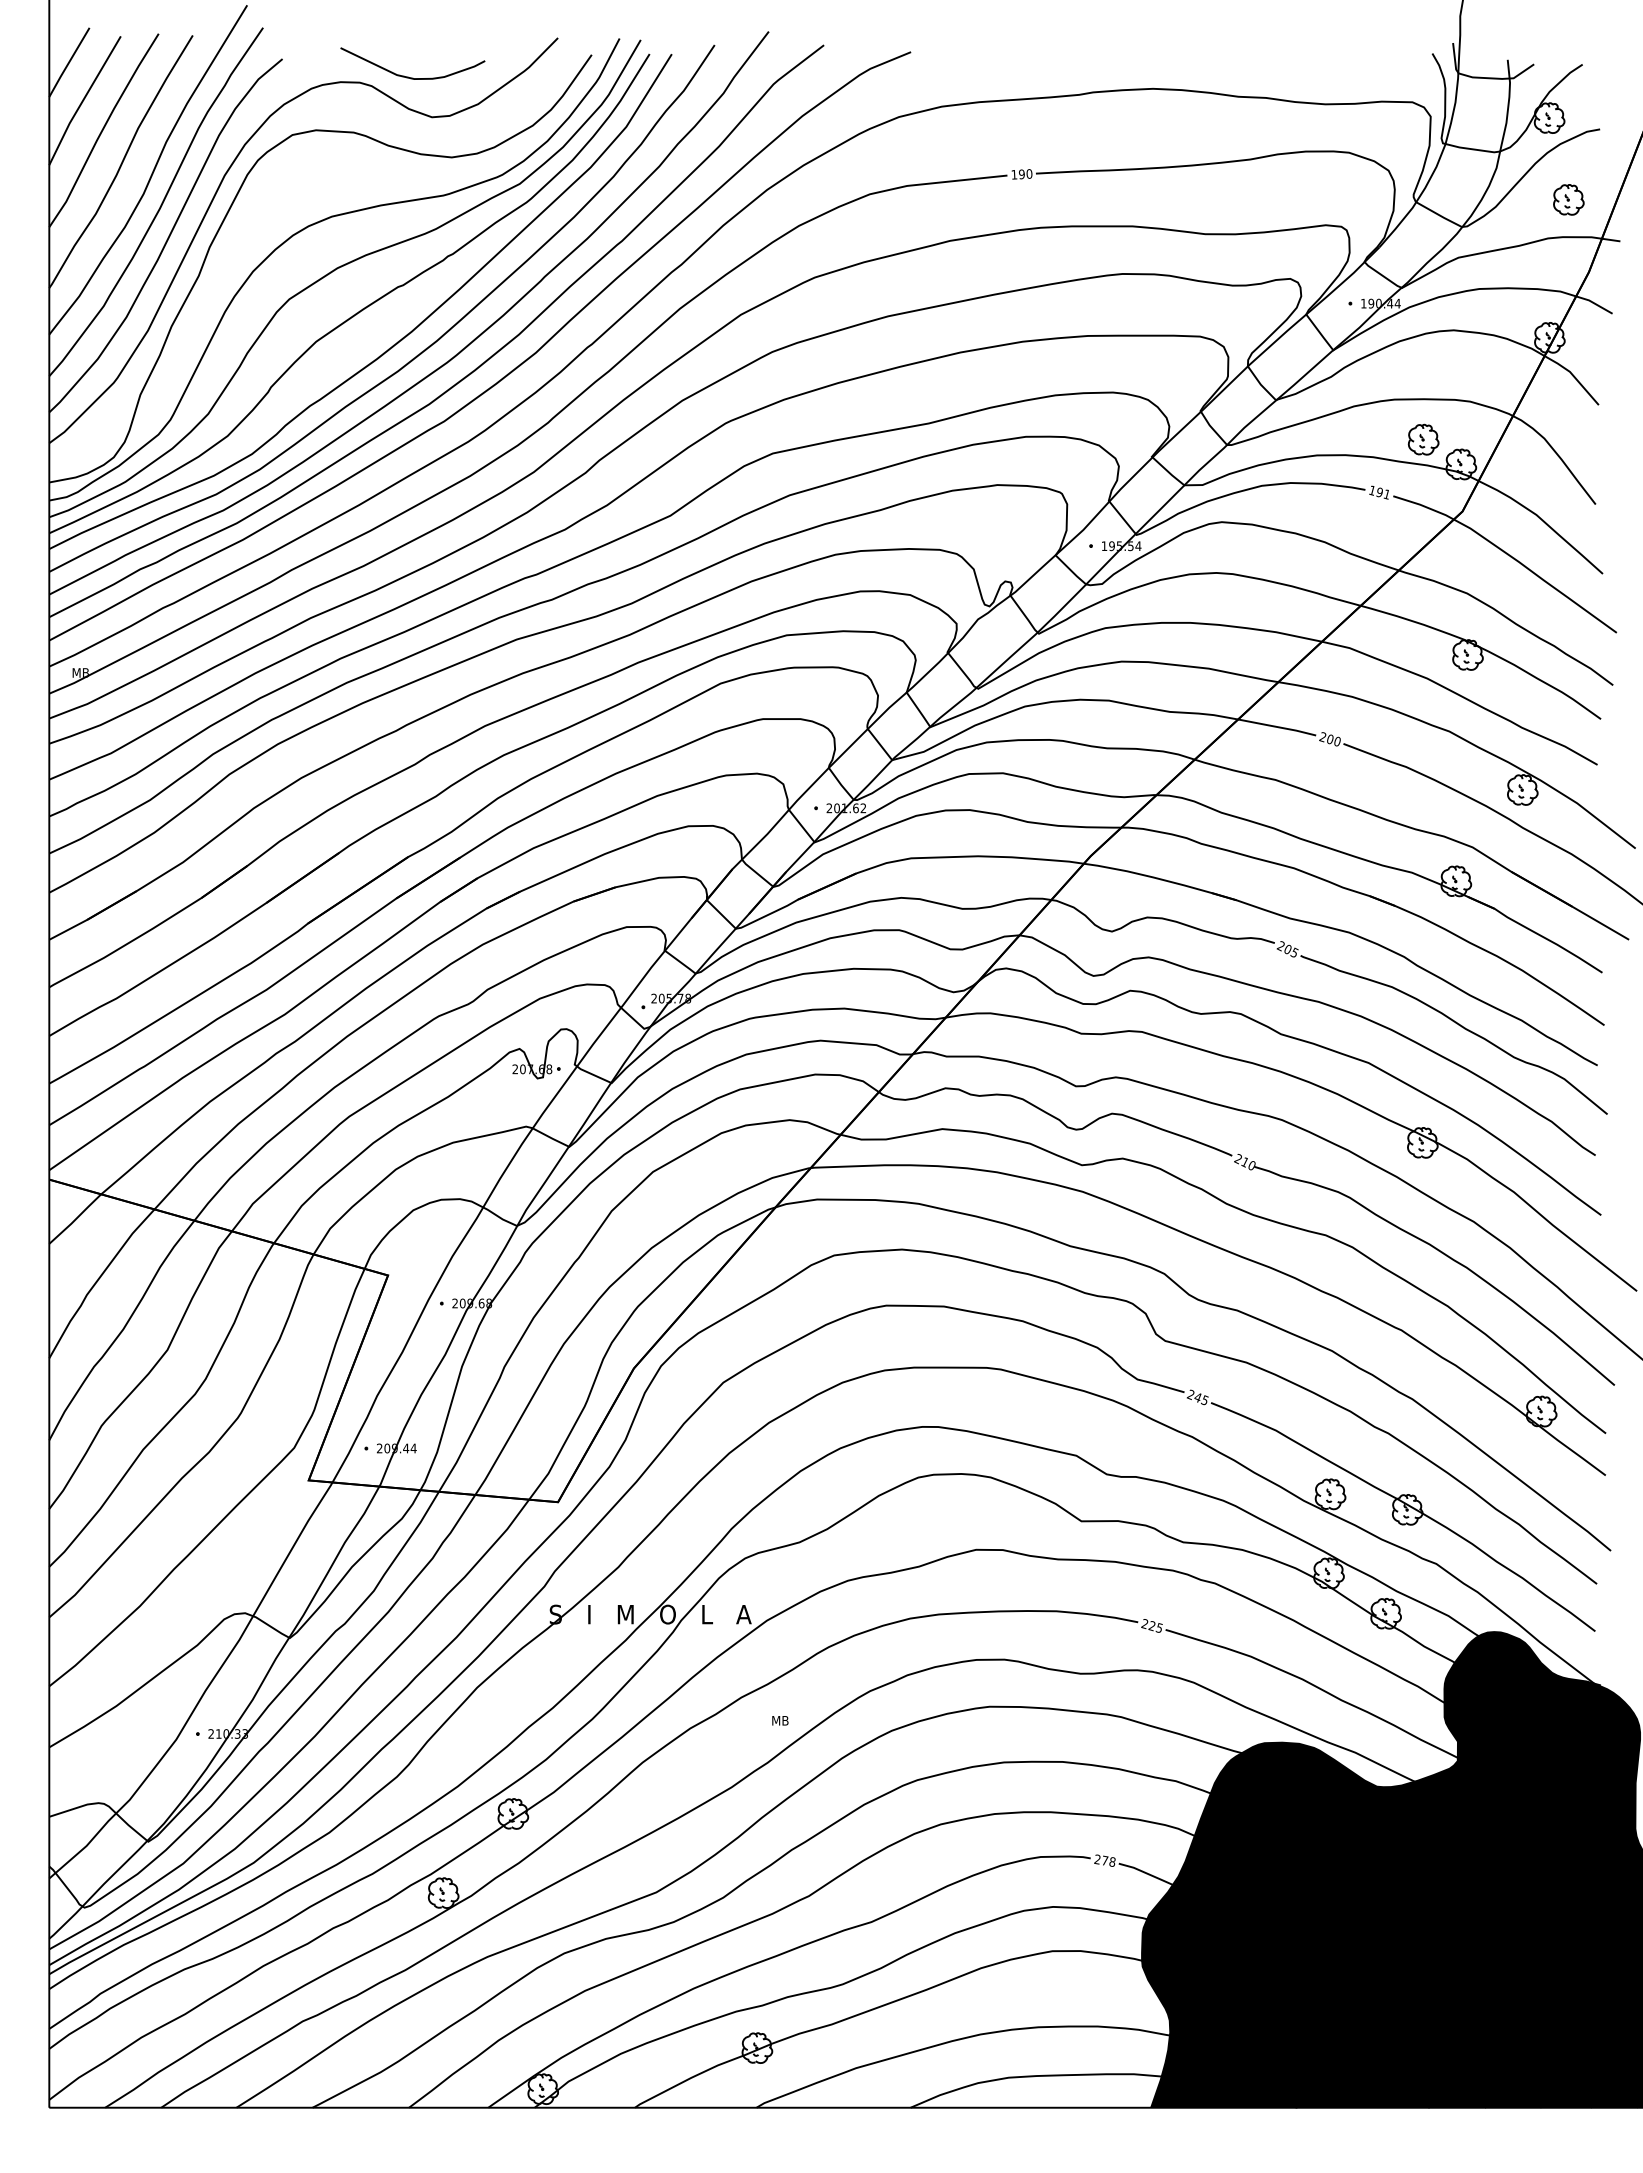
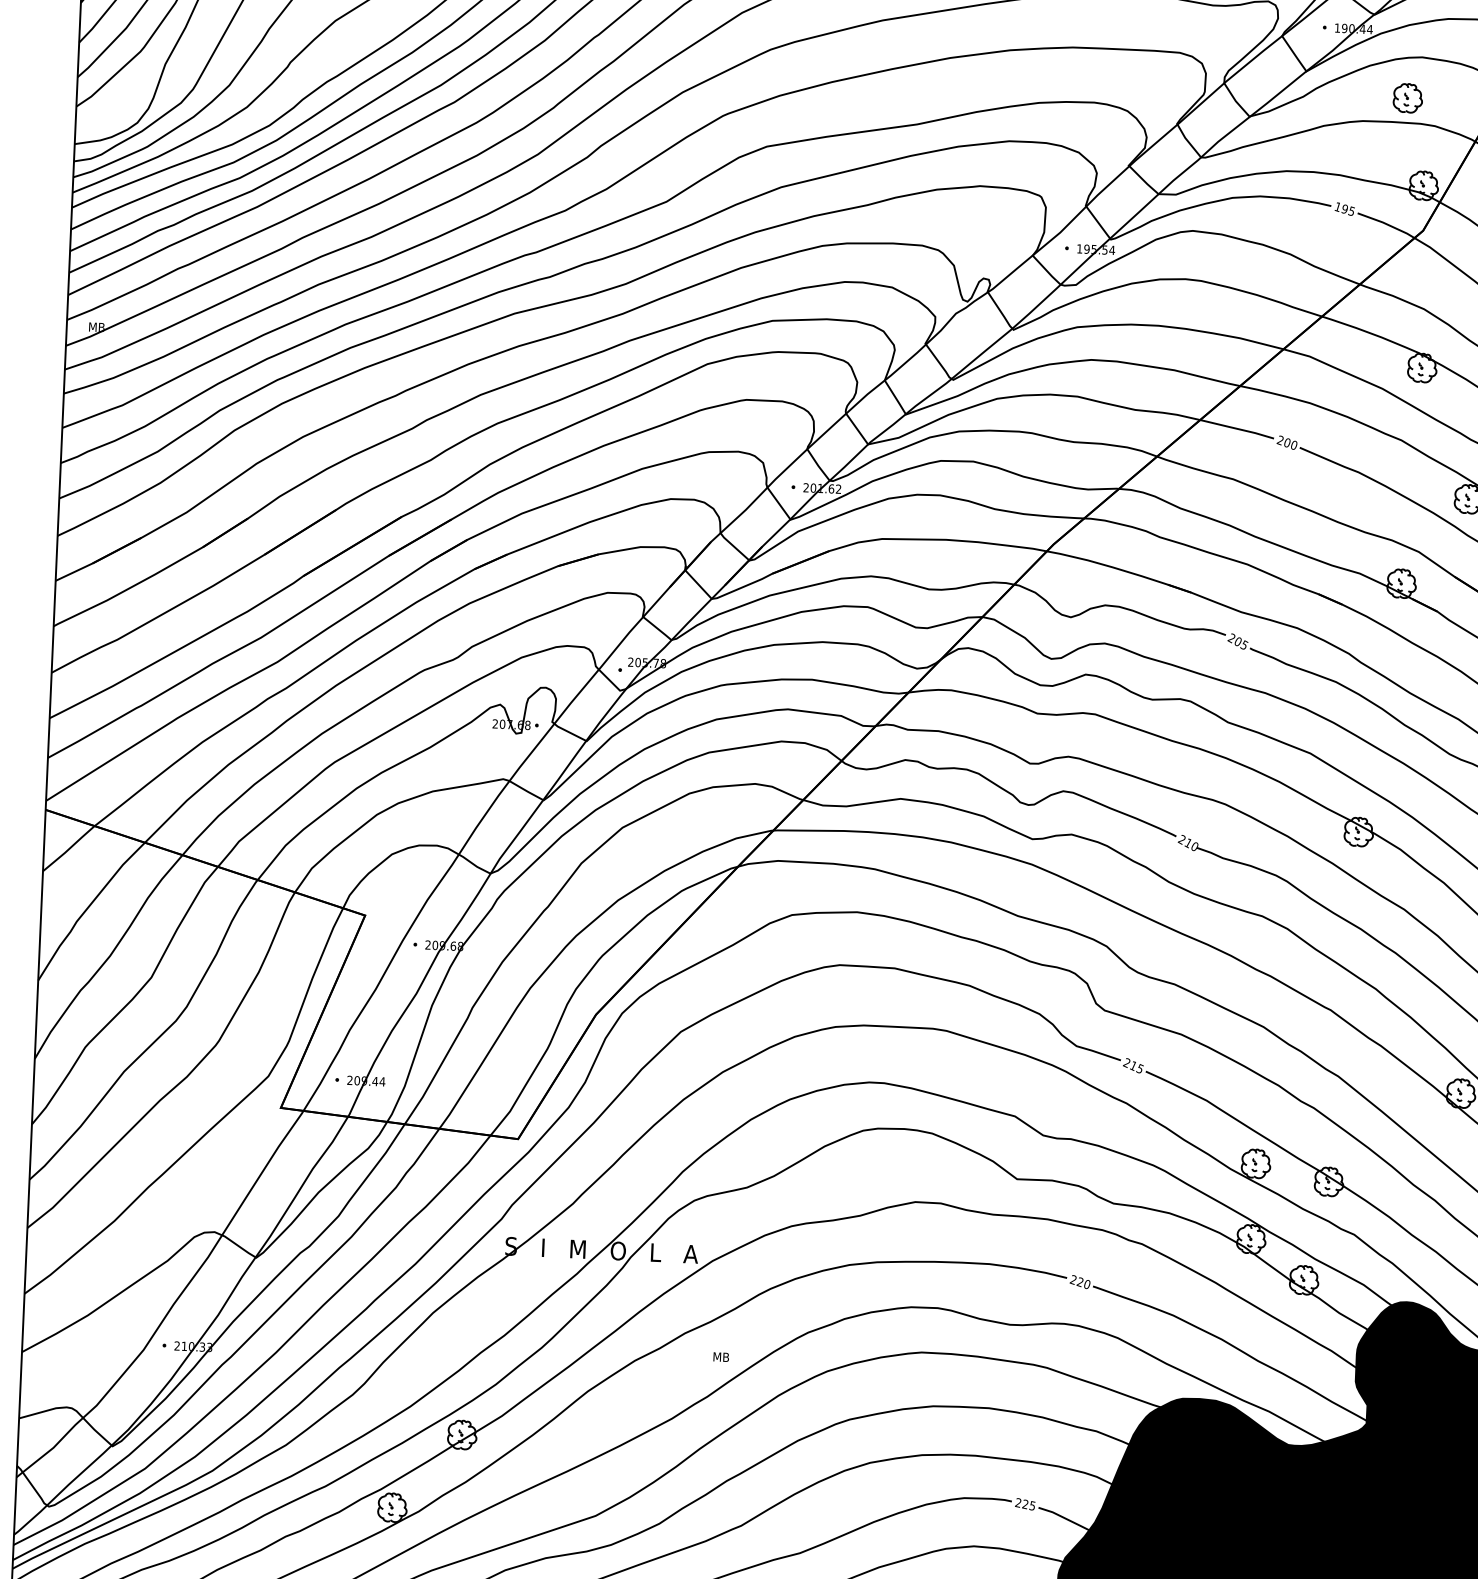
part: (1423, 439) -> (1407, 98), moved
text: (1386, 494) -> (1351, 211), 191 -> 195
text: (1197, 1397) -> (1133, 1065), 245 -> 215
text: (1158, 1627) -> (1086, 1283), 225 -> 220
text: (1108, 1860) -> (1028, 1504), 278 -> 225

